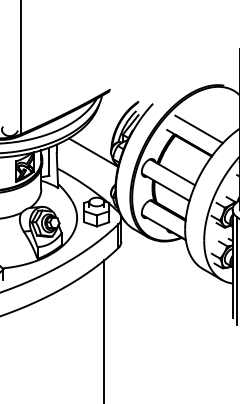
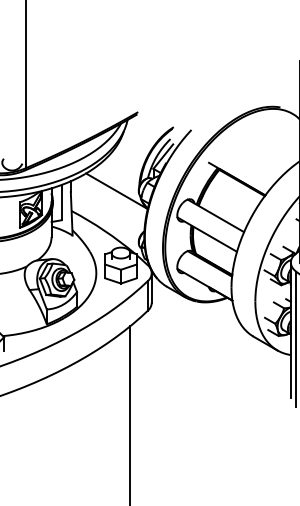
line: (198, 129) -> (248, 162), removed

